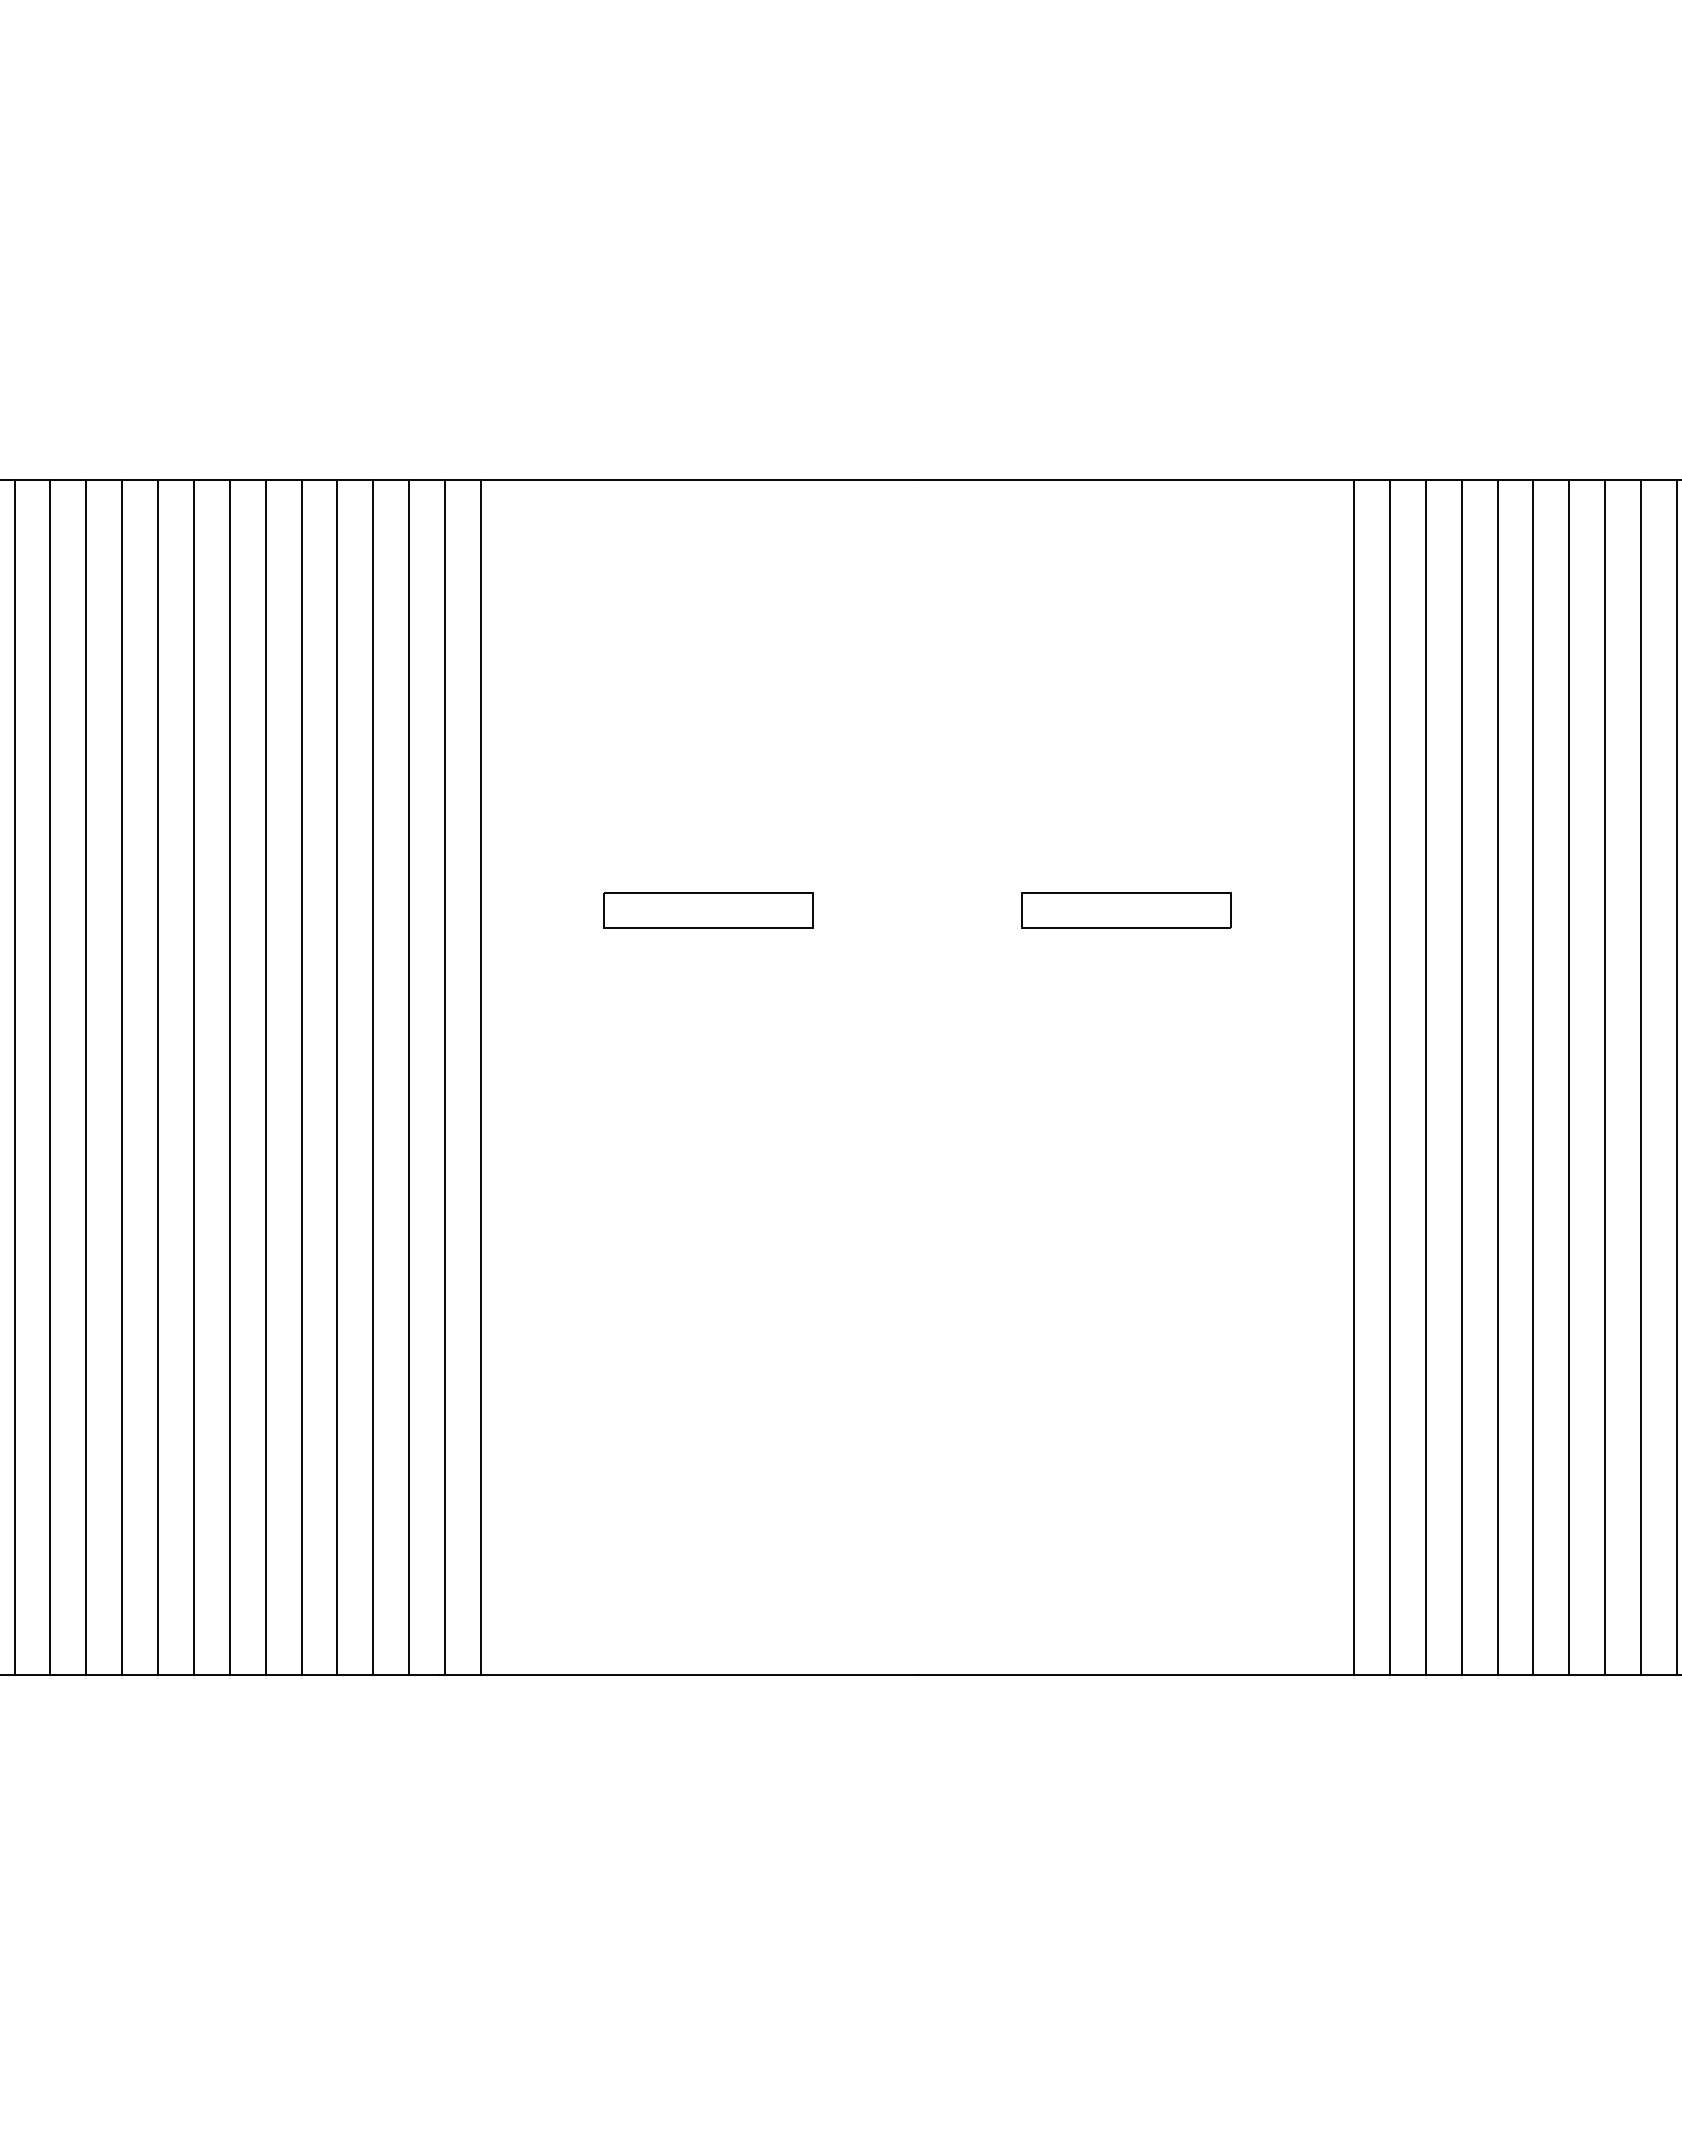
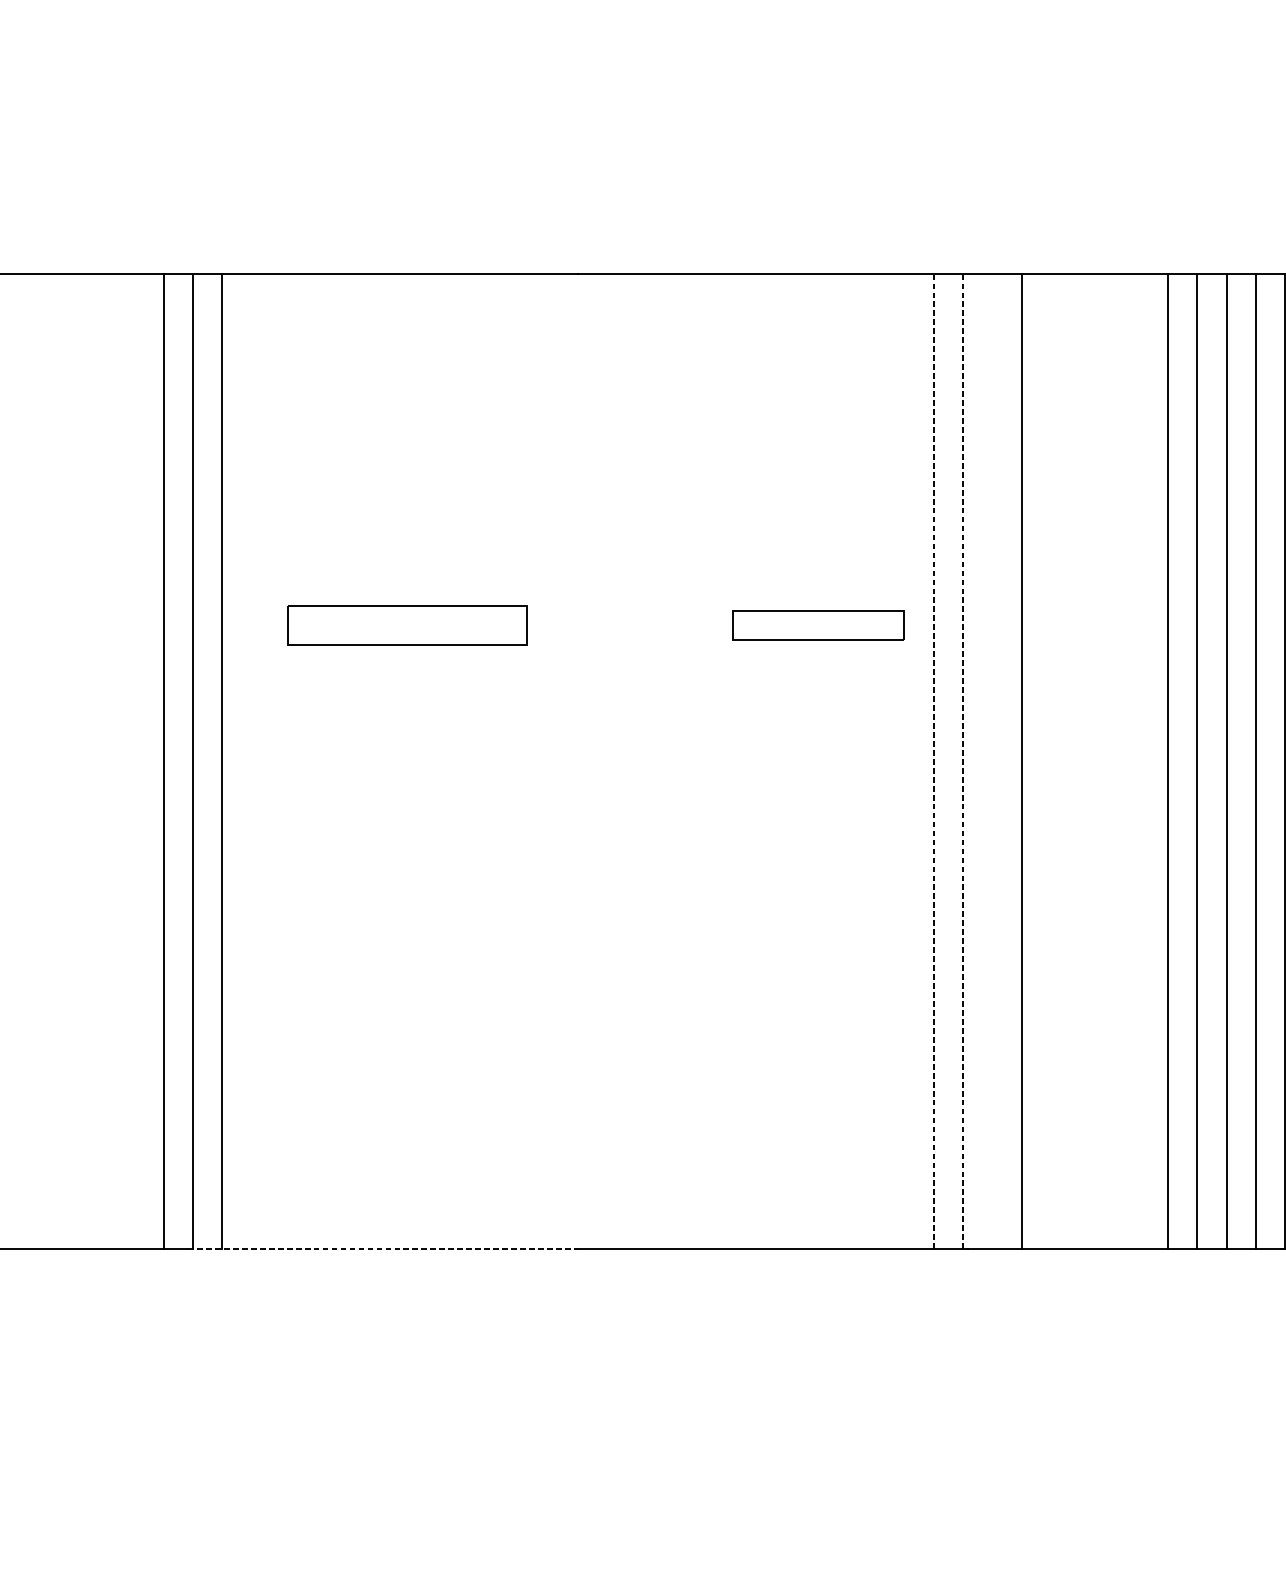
part: (708, 910) -> (407, 625), size x1.4
part: (1126, 910) -> (817, 625), moved
line: (229, 1077) -> (17, 761), removed
line: (265, 1077) -> (46, 761), removed
line: (301, 1077) -> (75, 761), removed
line: (337, 1077) -> (105, 761), removed
line: (373, 1077) -> (134, 761), removed
line: (1354, 1077) -> (934, 761), solid -> dashed
line: (1389, 1077) -> (963, 761), solid -> dashed
line: (1425, 1077) -> (992, 761), removed
line: (1497, 1077) -> (1051, 761), removed
line: (1533, 1077) -> (1080, 761), removed
line: (1569, 1077) -> (1109, 761), removed
line: (1605, 1077) -> (1139, 761), removed
line: (678, 1675) -> (383, 1249), solid -> dashed

